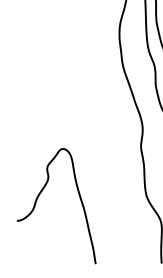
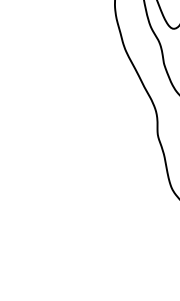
curve: (39, 196) -> (53, 206), removed

